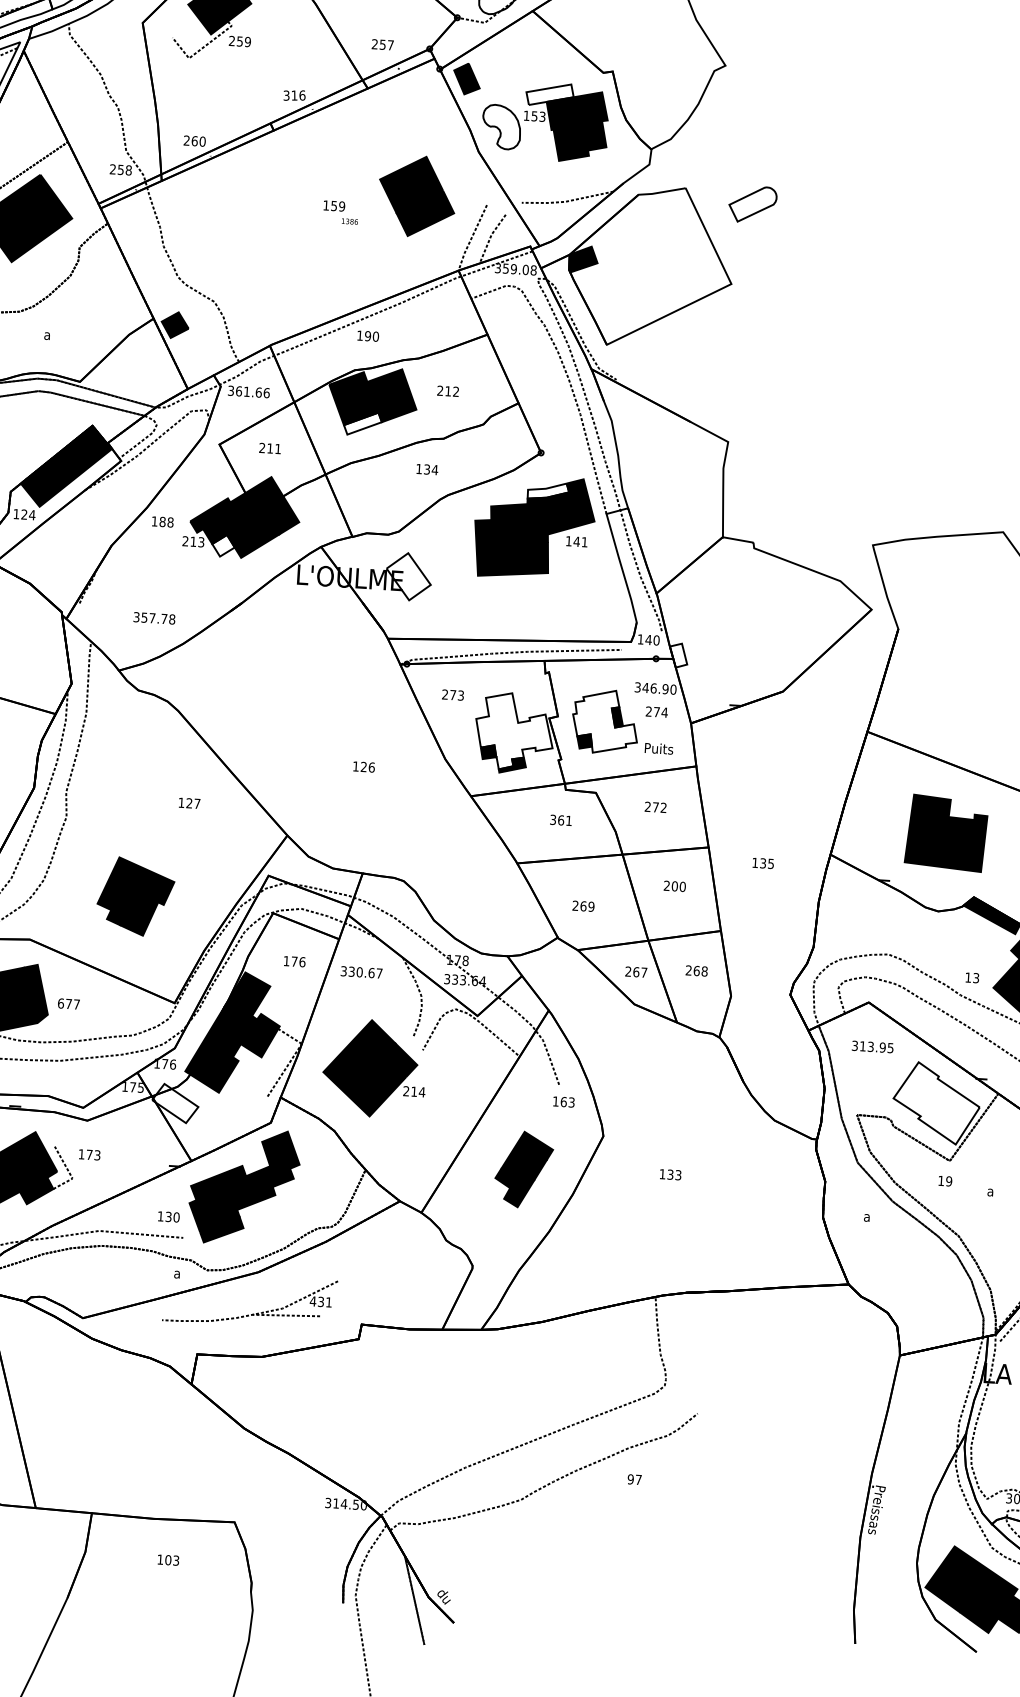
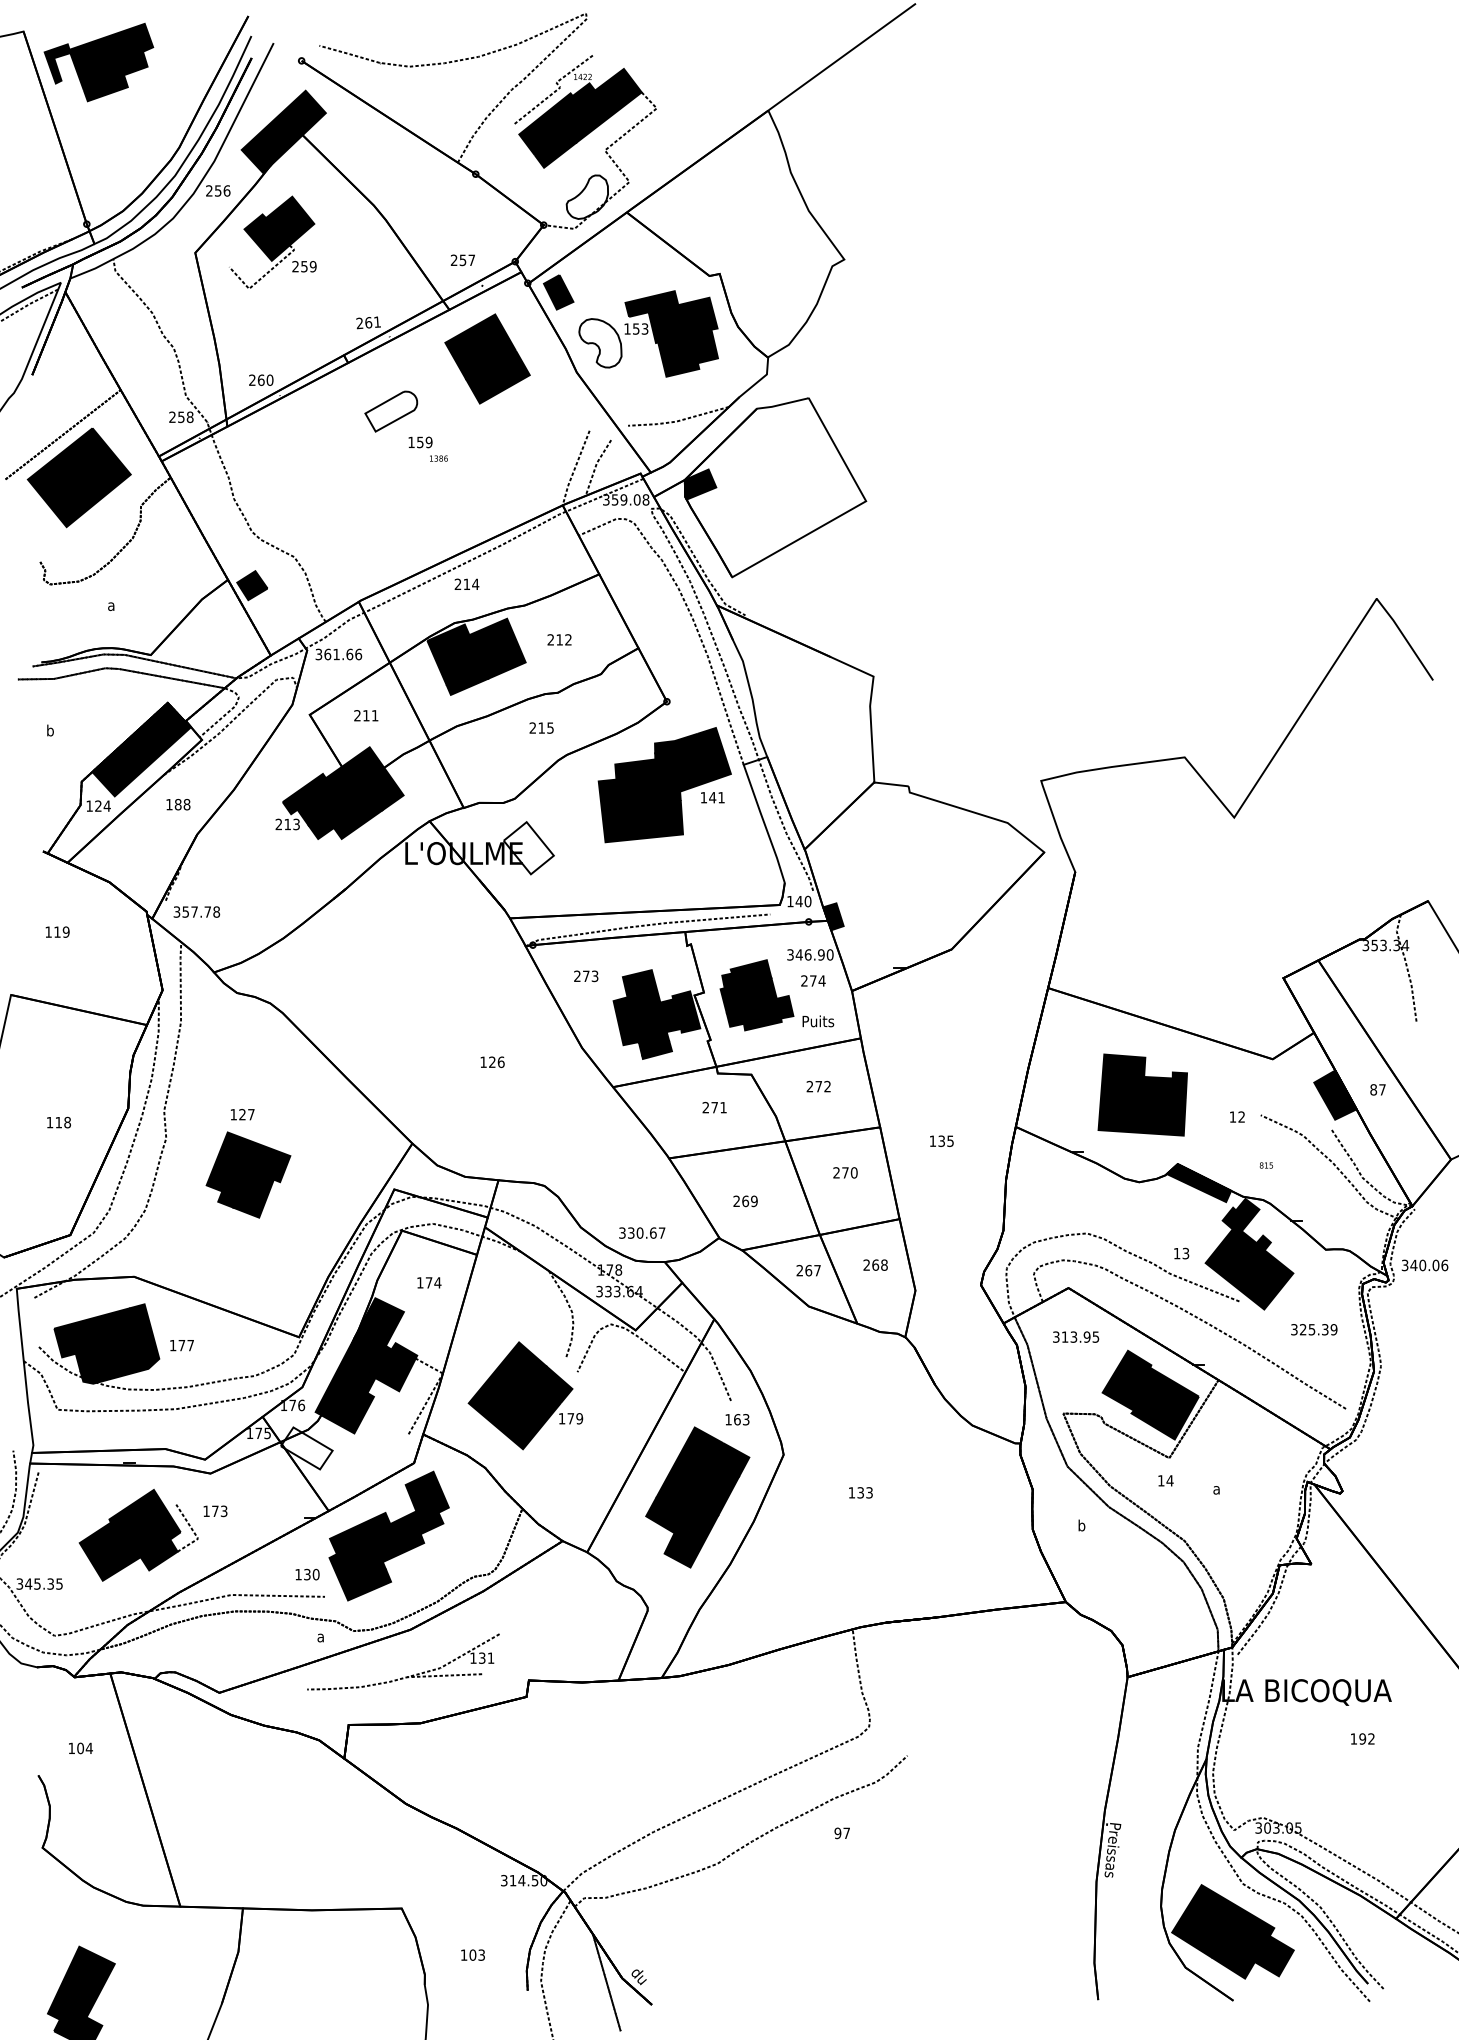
fill: (549, 94) -> (651, 303), added
text: (294, 95) -> (368, 322), 316 -> 261
part: (417, 195) -> (487, 358), moved
part: (753, 204) -> (391, 411), moved
text: (367, 336) -> (466, 584), 190 -> 214
fill: (363, 423) -> (467, 681), added
text: (426, 469) -> (541, 727), 134 -> 215
fill: (548, 491) -> (677, 743), added
text: (162, 521) -> (178, 804), moved
fill: (222, 545) -> (320, 826), added
text: (154, 617) -> (196, 911), moved
fill: (678, 655) -> (833, 916), added
fill: (604, 721) -> (756, 995), added
fill: (514, 731) -> (656, 1012), added
text: (189, 803) -> (242, 1114), moved
text: (557, 820) -> (710, 1107), 361 -> 271
text: (674, 886) -> (845, 1172), 200 -> 270
part: (135, 896) -> (248, 1174), moved
text: (302, 961) -> (437, 1282), 176 -> 174
text: (361, 971) -> (642, 1232), moved
text: (60, 1003) -> (172, 1345), 677 -> 177
text: (413, 1091) -> (570, 1418), 214 -> 179
fill: (936, 1102) -> (1150, 1394), added
part: (523, 1169) -> (697, 1497), size x1.67
text: (948, 1181) -> (1169, 1480), 19 -> 14
text: (867, 1216) -> (1081, 1525), a -> b
text: (313, 1300) -> (473, 1657), 431 -> 131
text: (168, 1559) -> (472, 1954), moved

